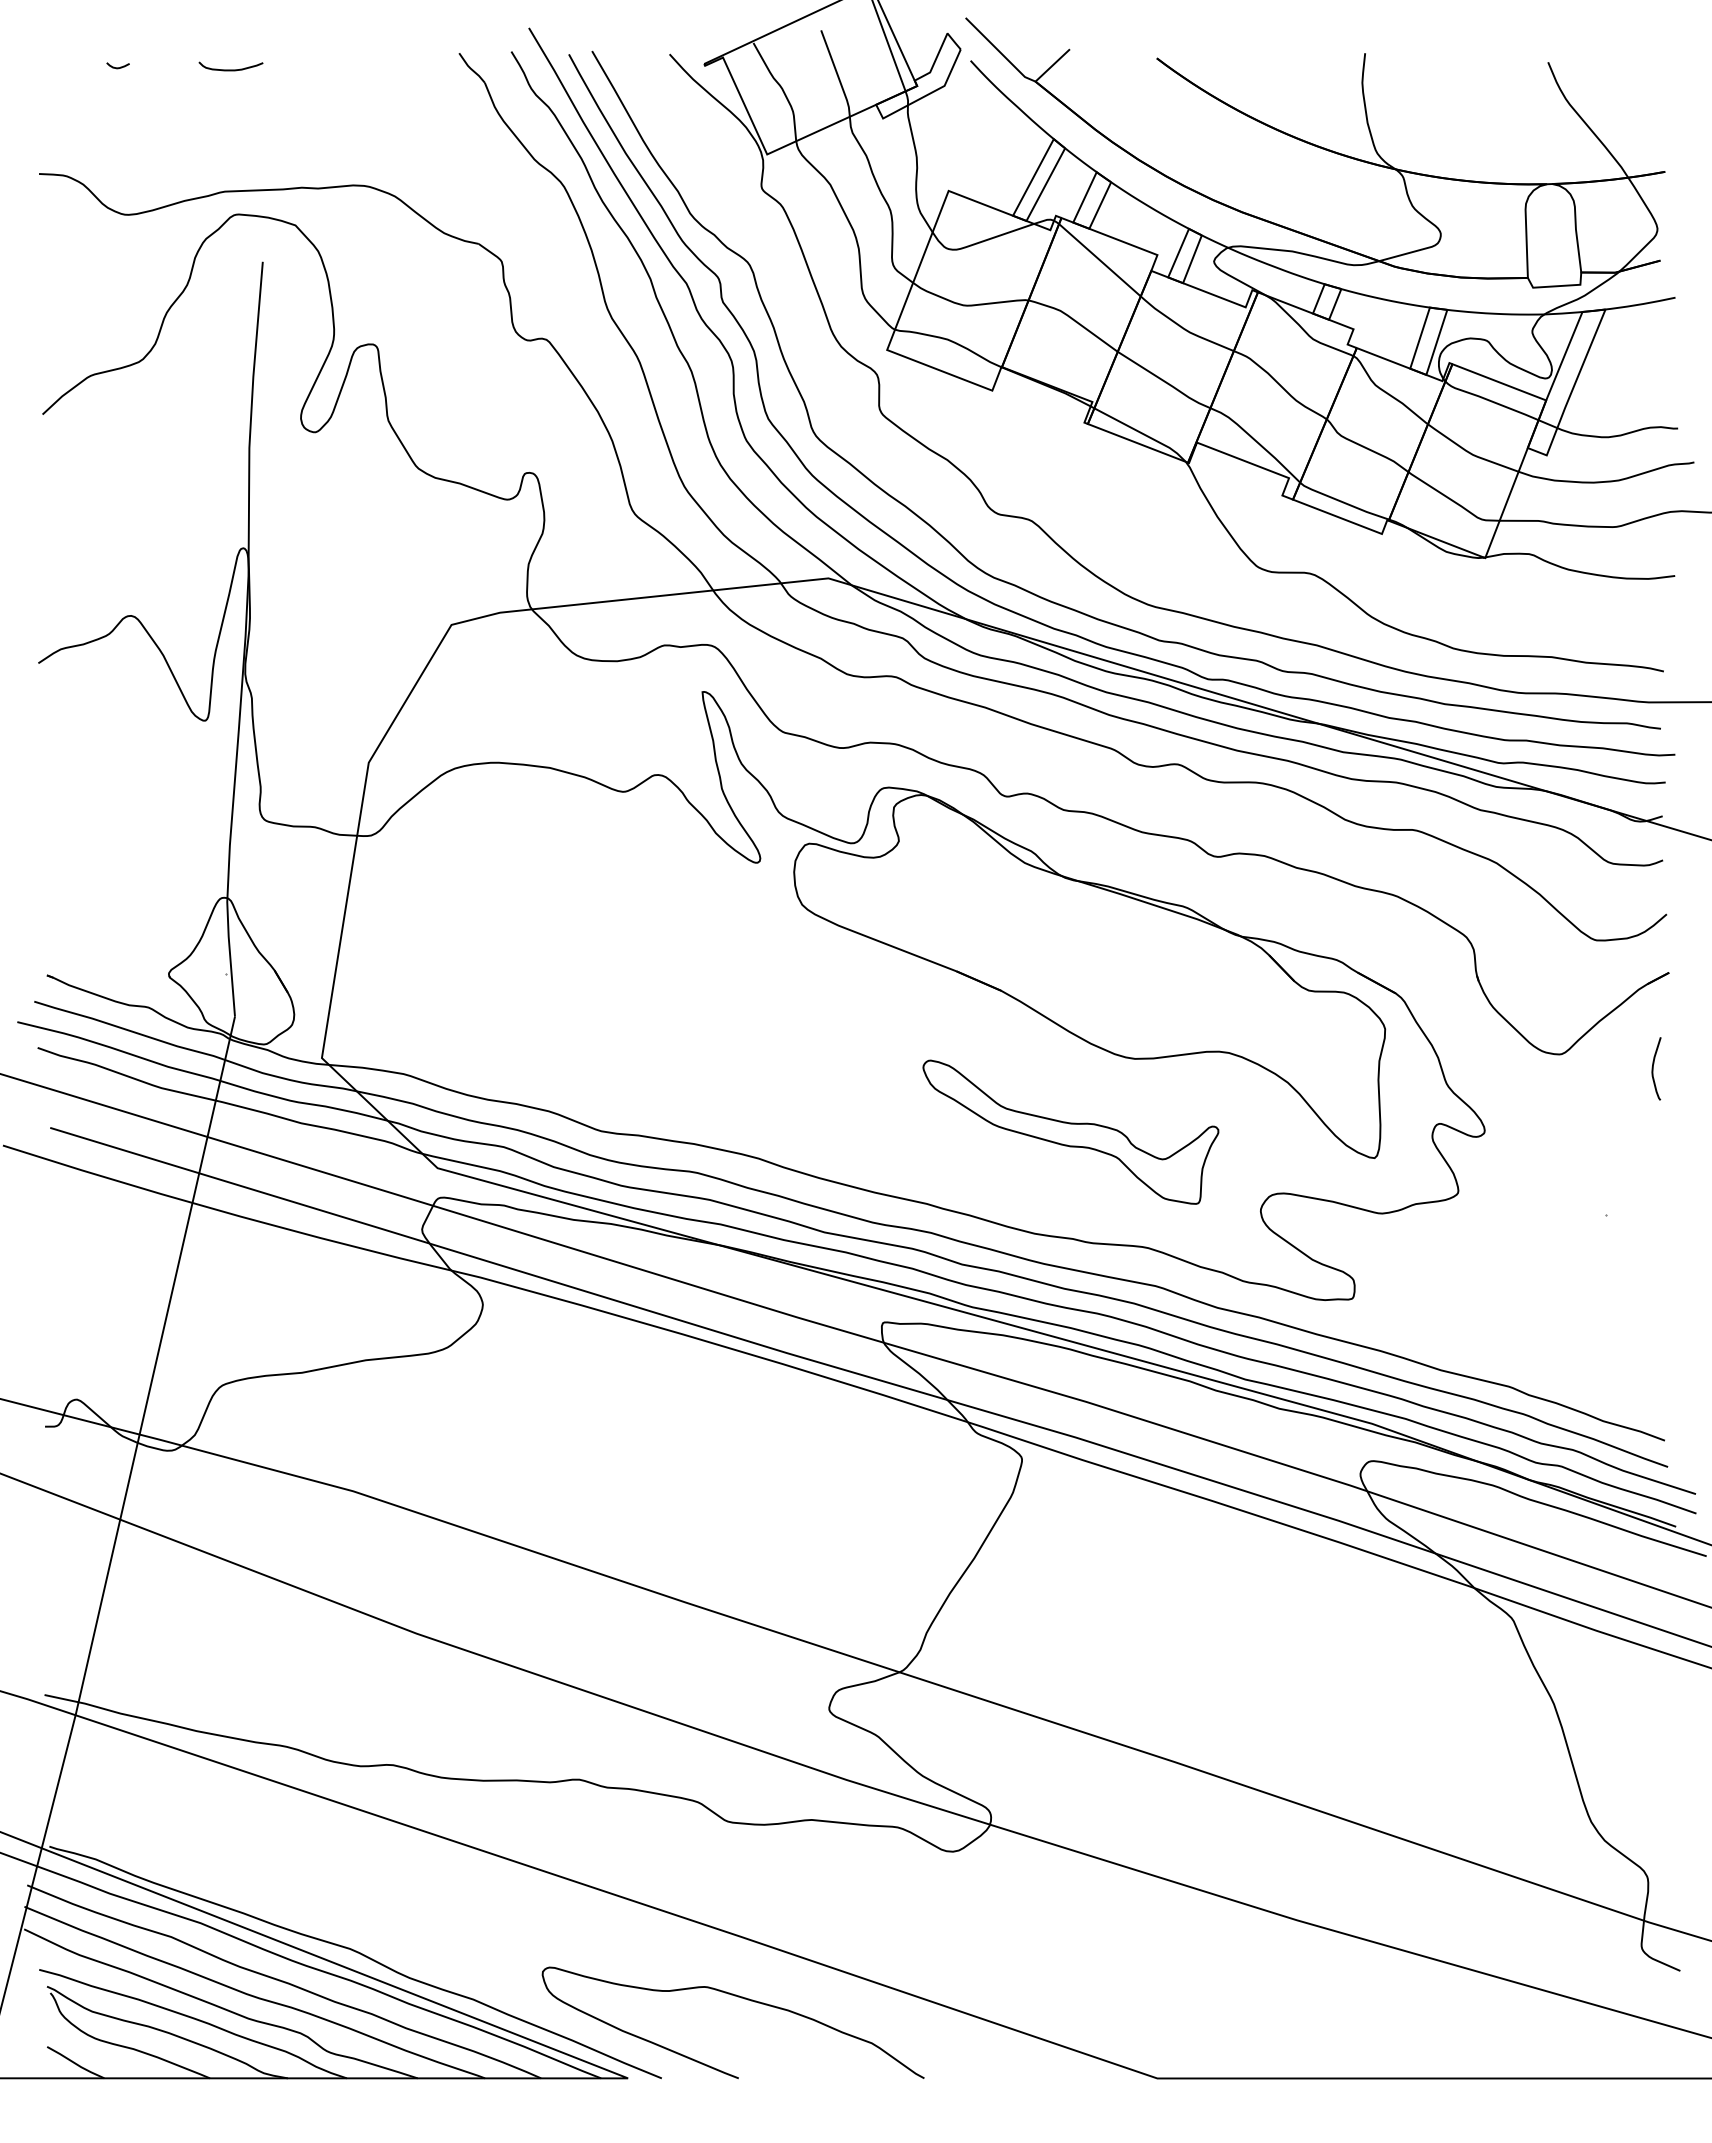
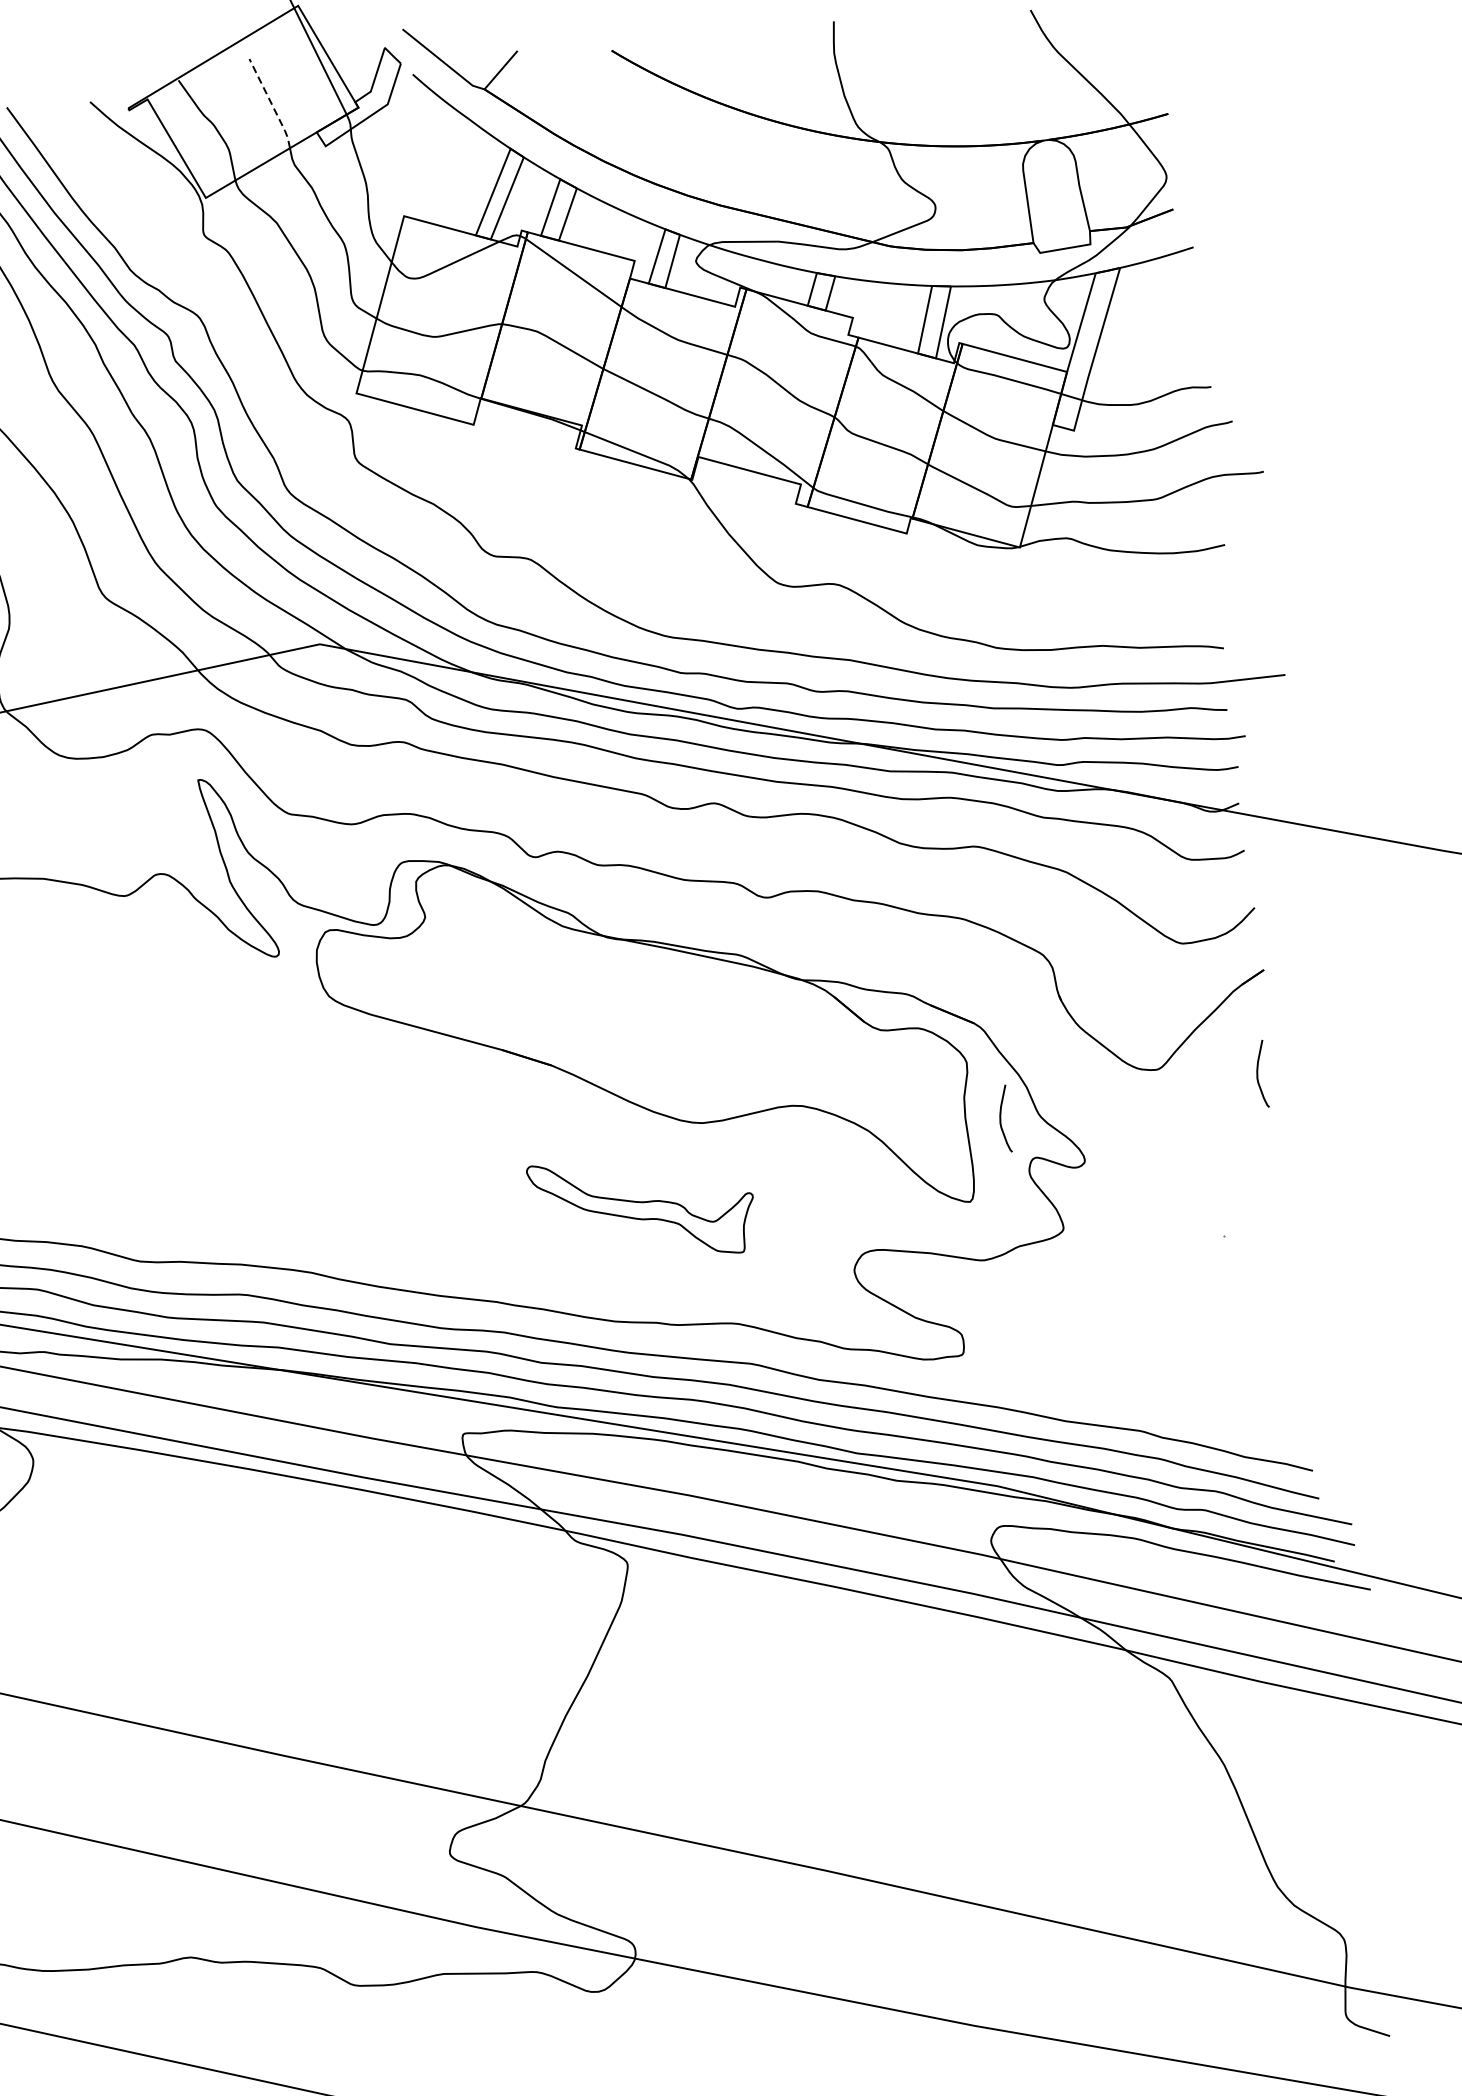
line: (837, 74) -> (271, 104), solid -> dashed
curve: (1411, 1084) -> (1001, 1118), added
part: (1070, 1131) -> (641, 1208), size x0.7

